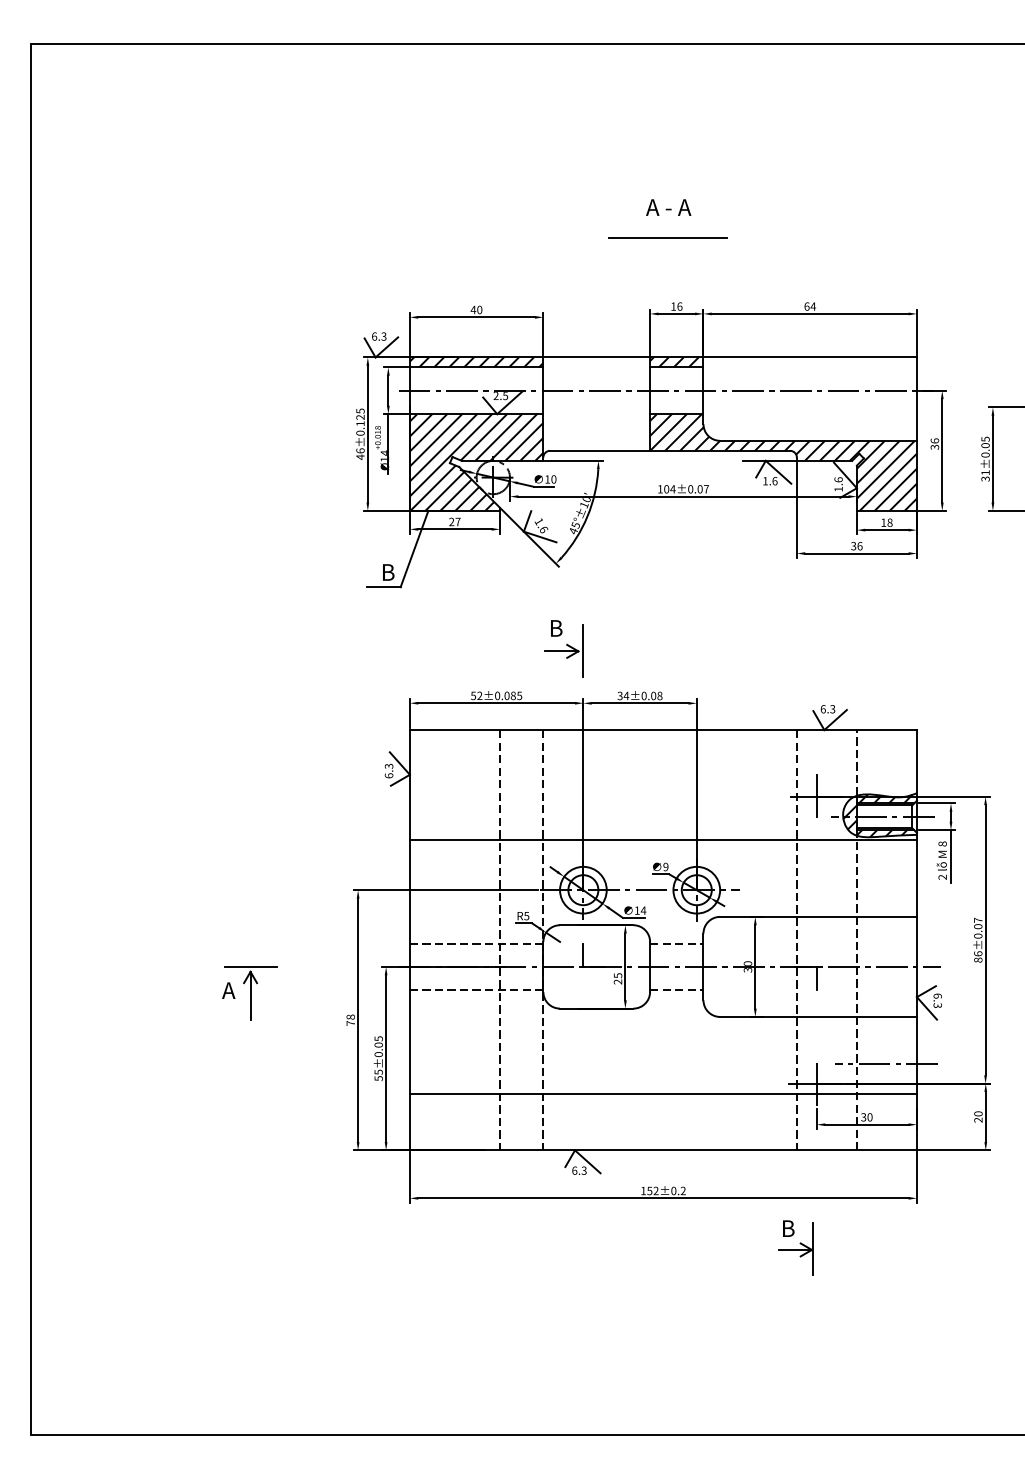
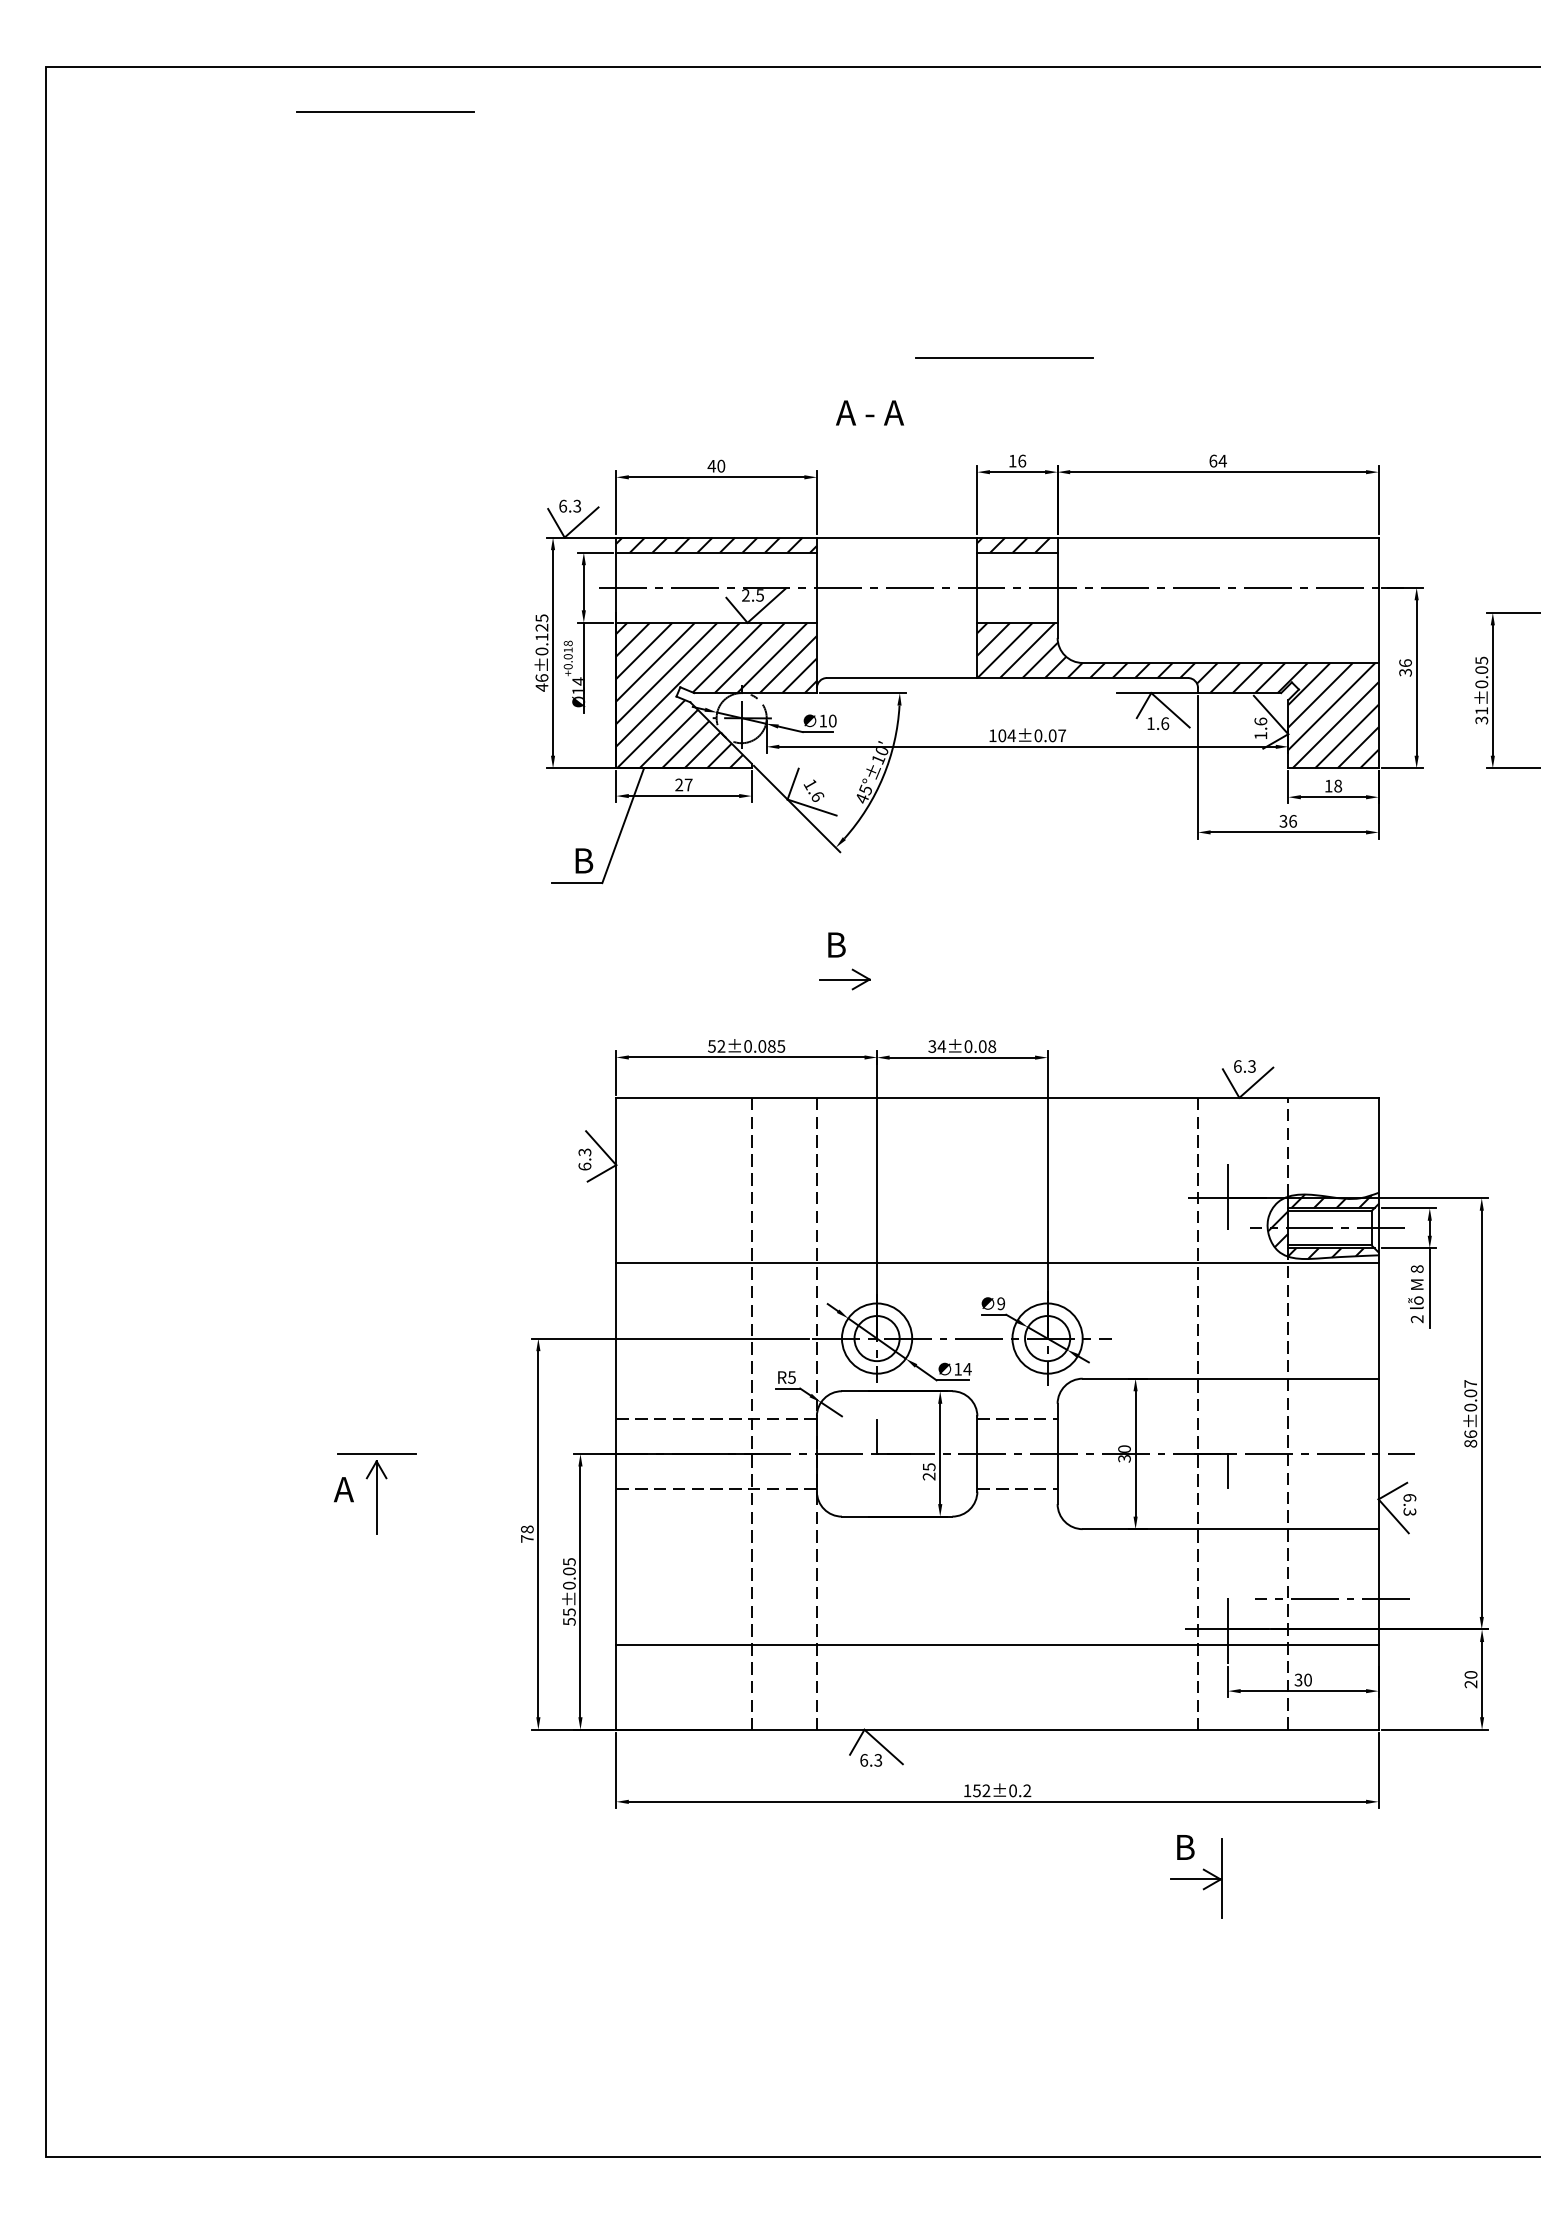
line: (255, 74) -> (384, 112), added
text: (668, 207) -> (869, 412), moved
line: (583, 651) -> (877, 979), removed

